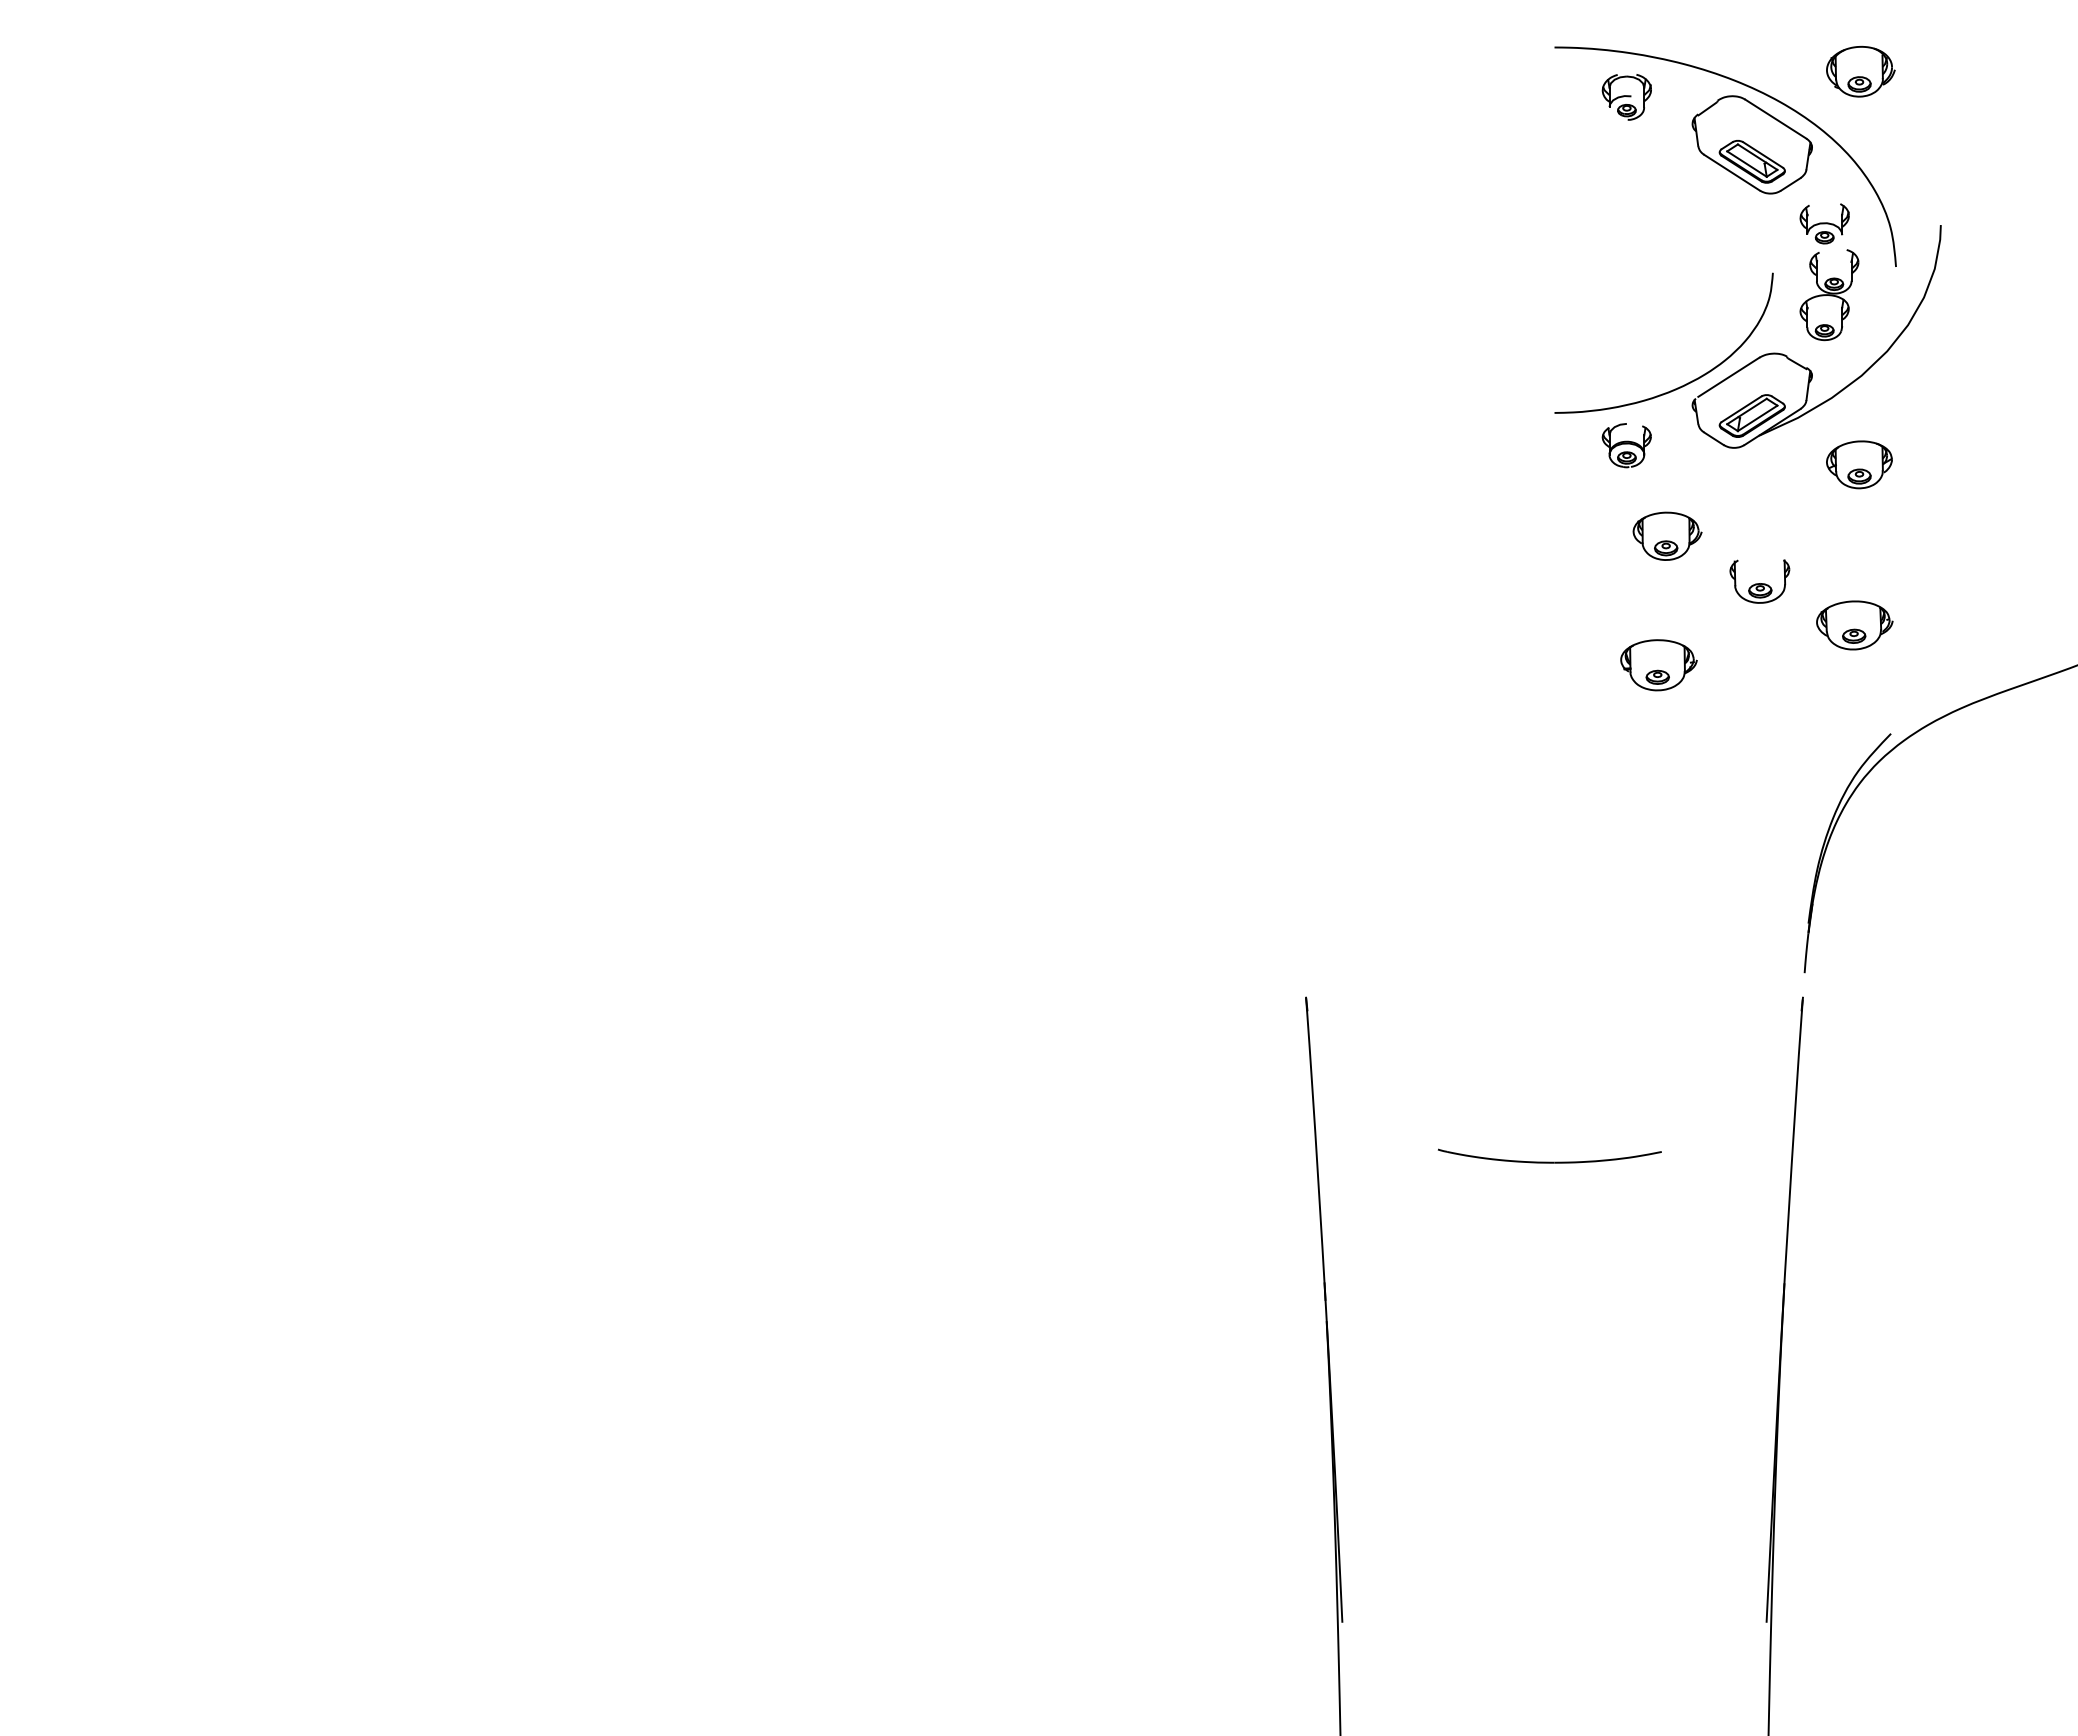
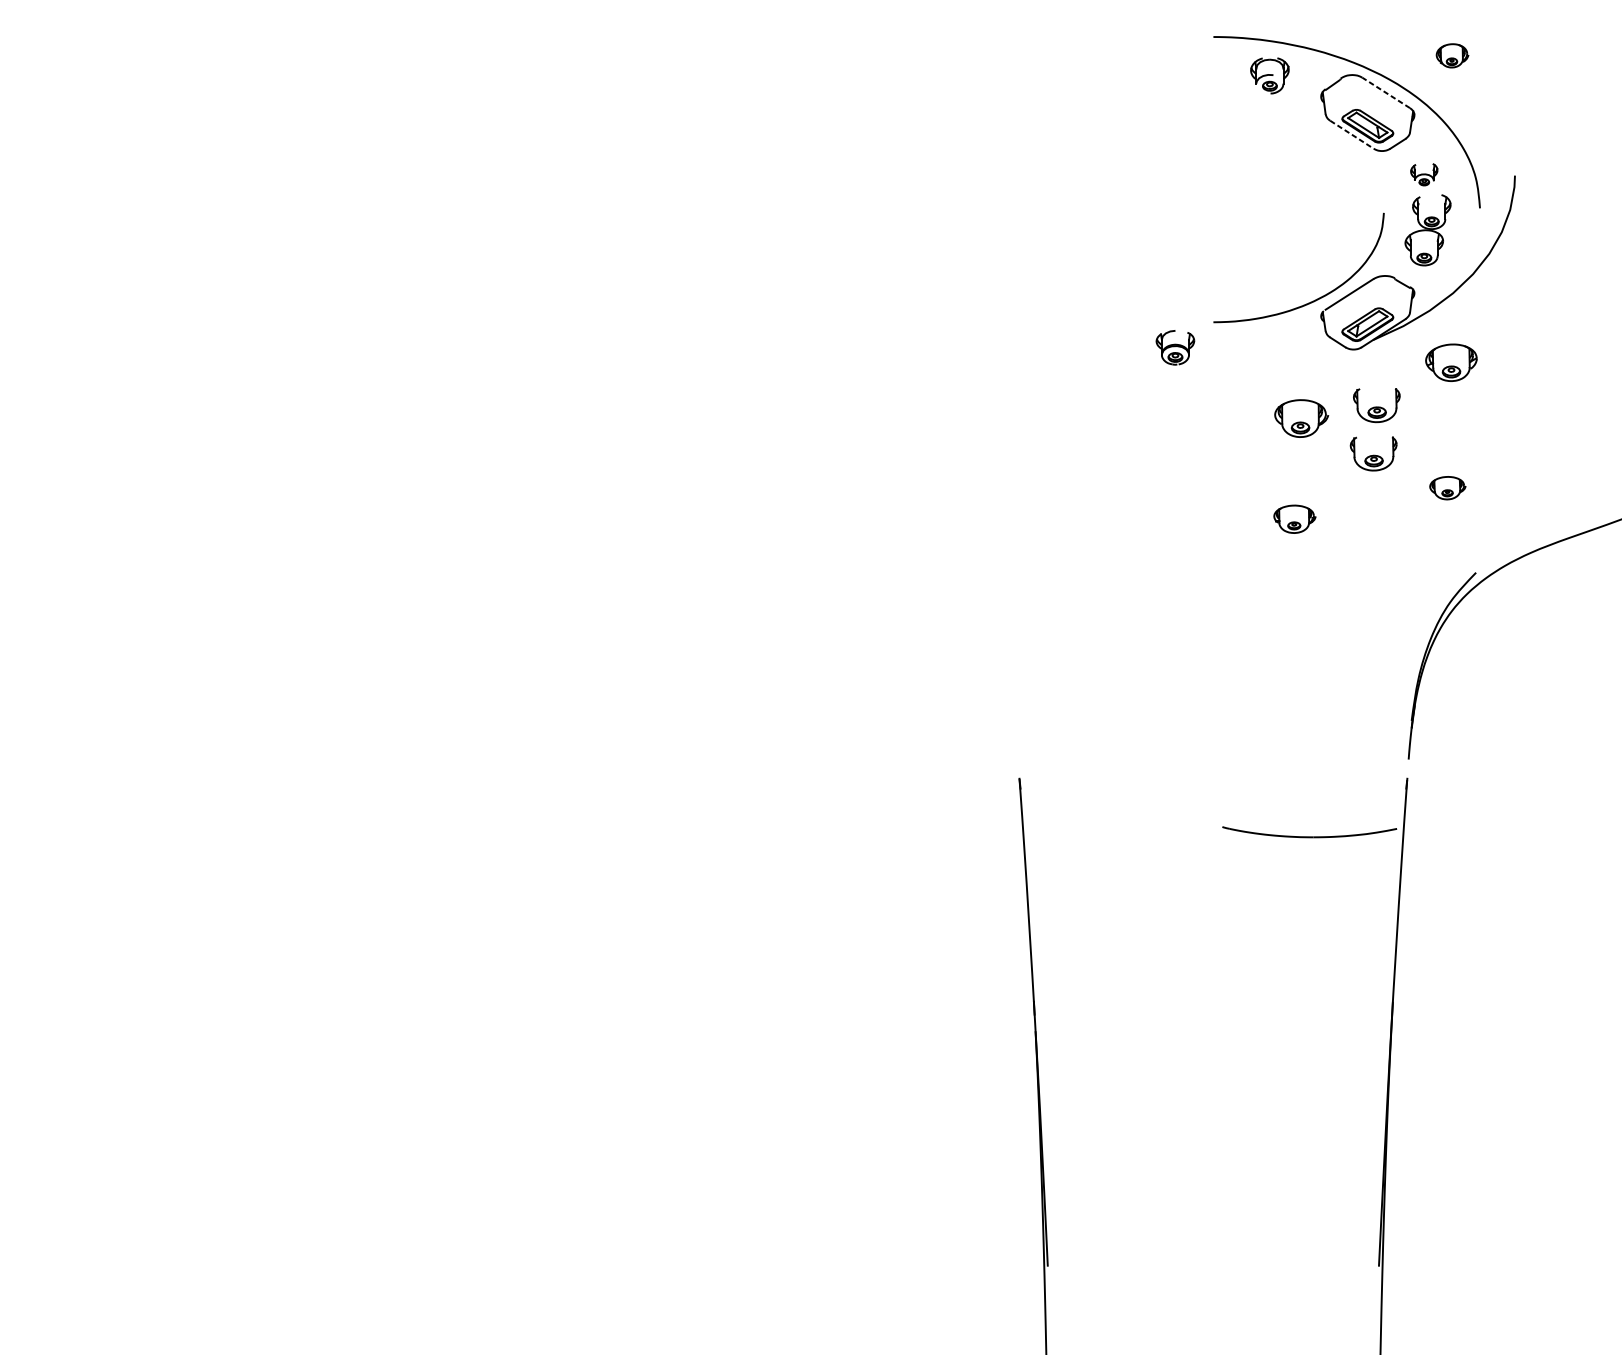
part: (1860, 71) -> (1452, 55), size x0.6
line: (1775, 118) -> (1385, 92), solid -> dashed
line: (1732, 173) -> (1352, 135), solid -> dashed
part: (1824, 223) -> (1424, 174), size x0.7
part: (1626, 445) -> (1175, 347), moved
part: (1763, 519) -> (1376, 405), added
part: (1854, 625) -> (1447, 488), size x0.6
part: (1658, 665) -> (1294, 519), size x0.7
part: (1549, 1155) -> (1309, 831), moved

